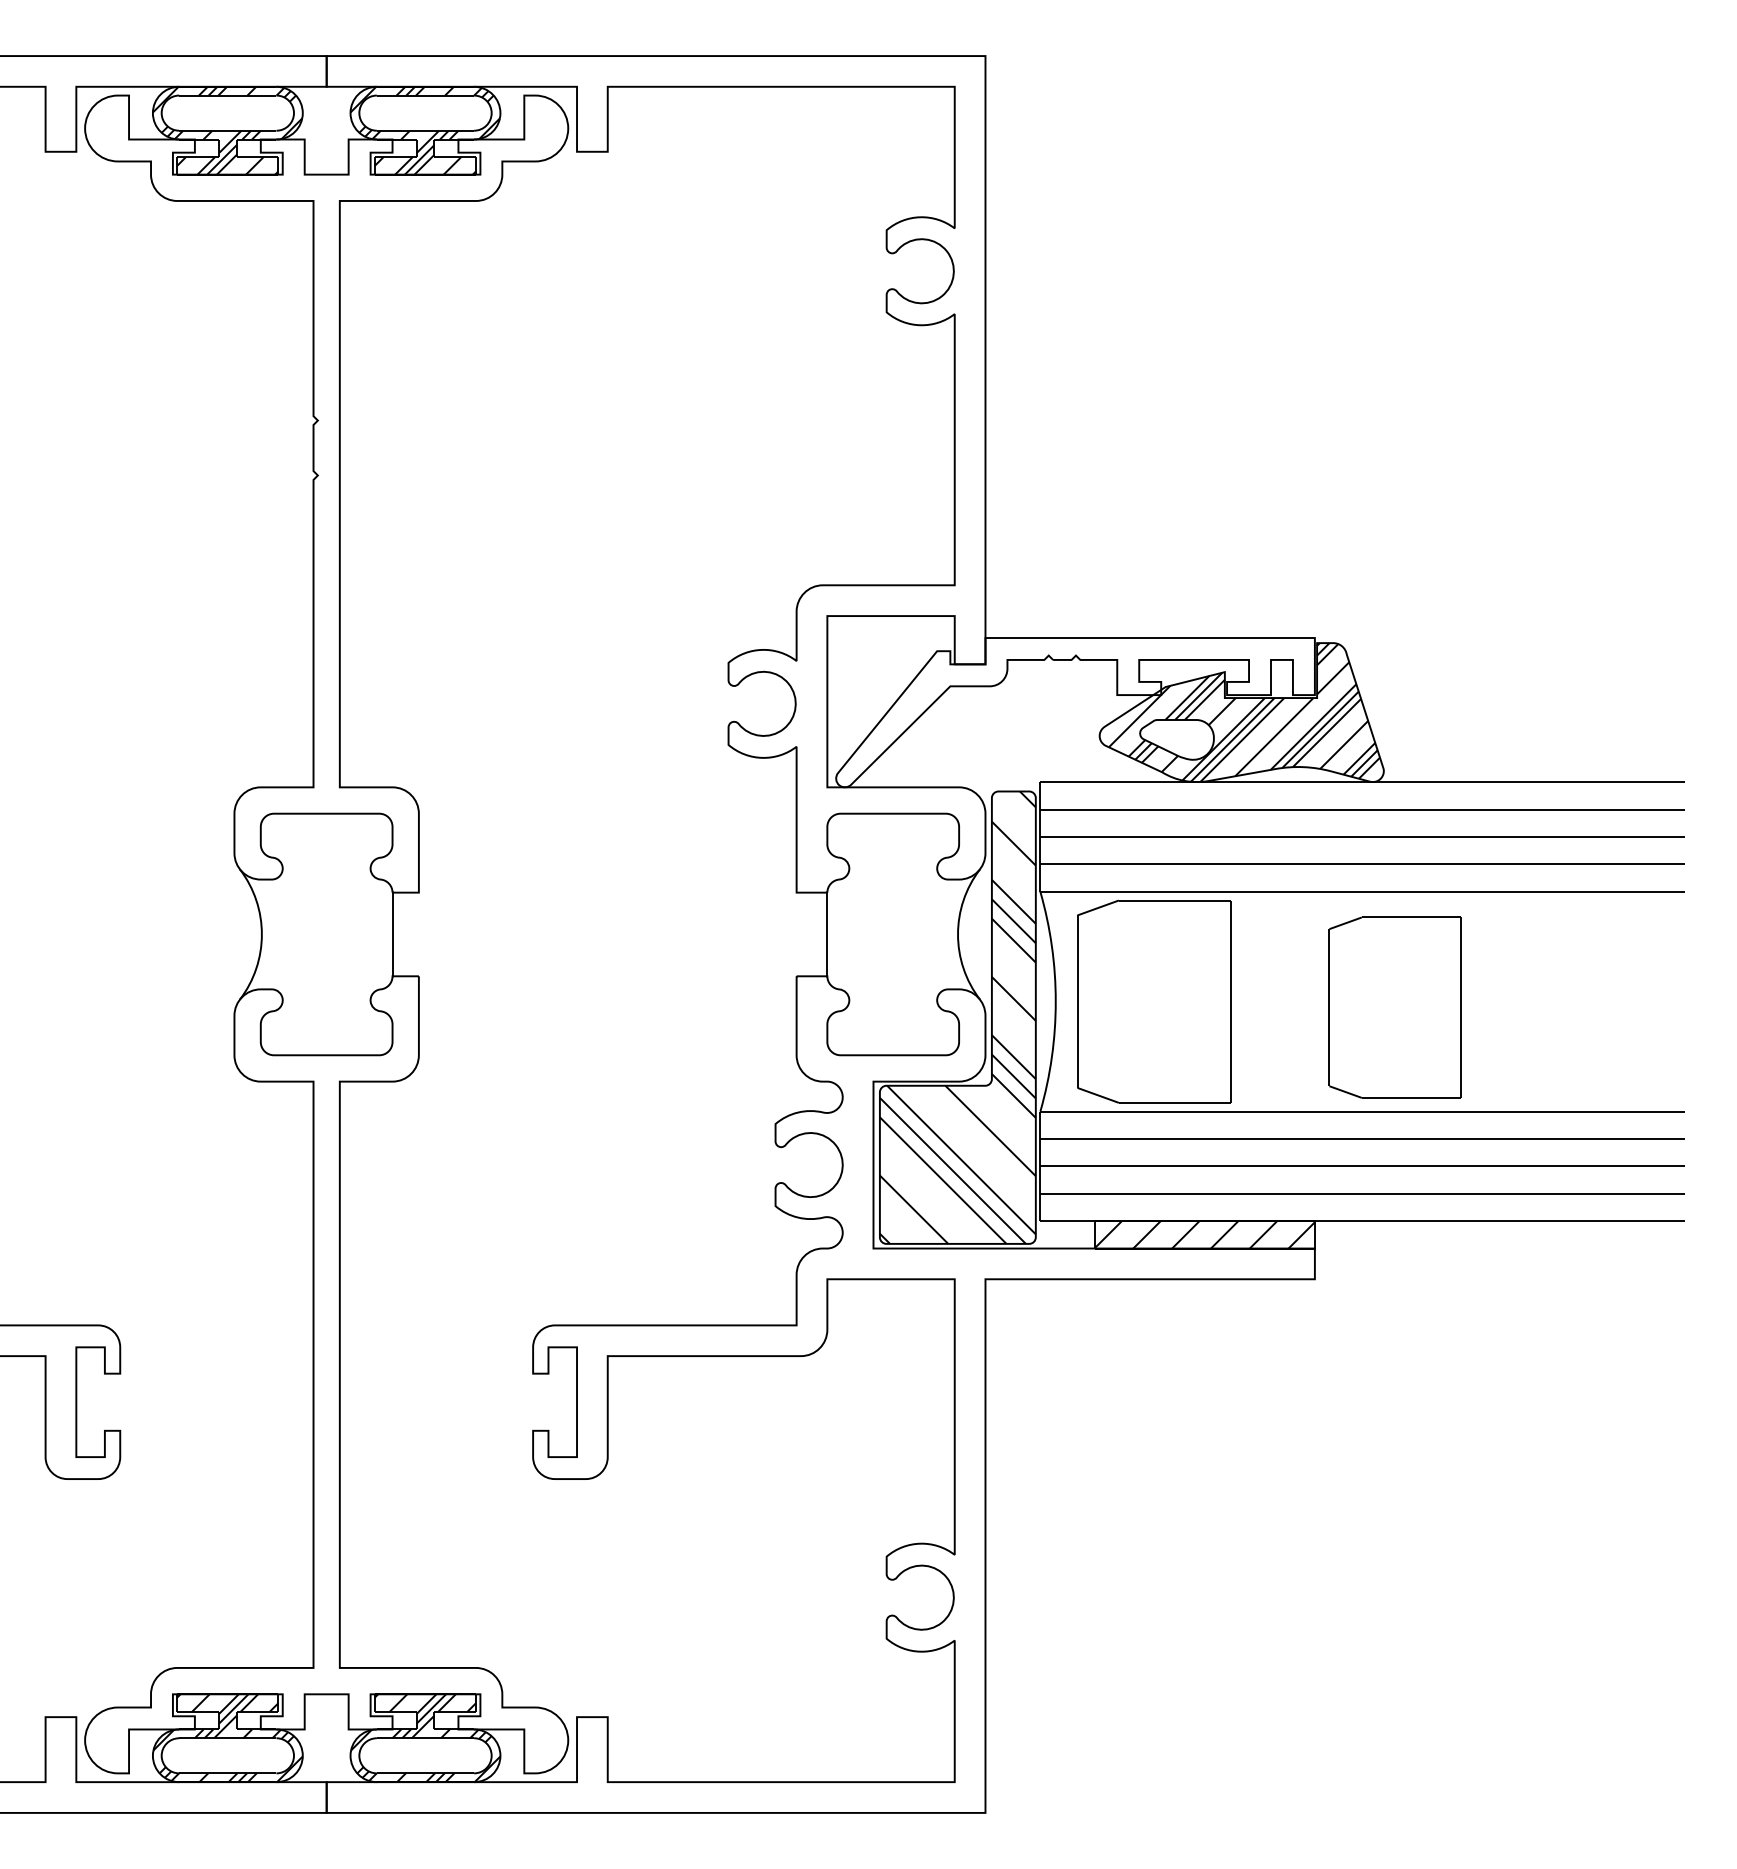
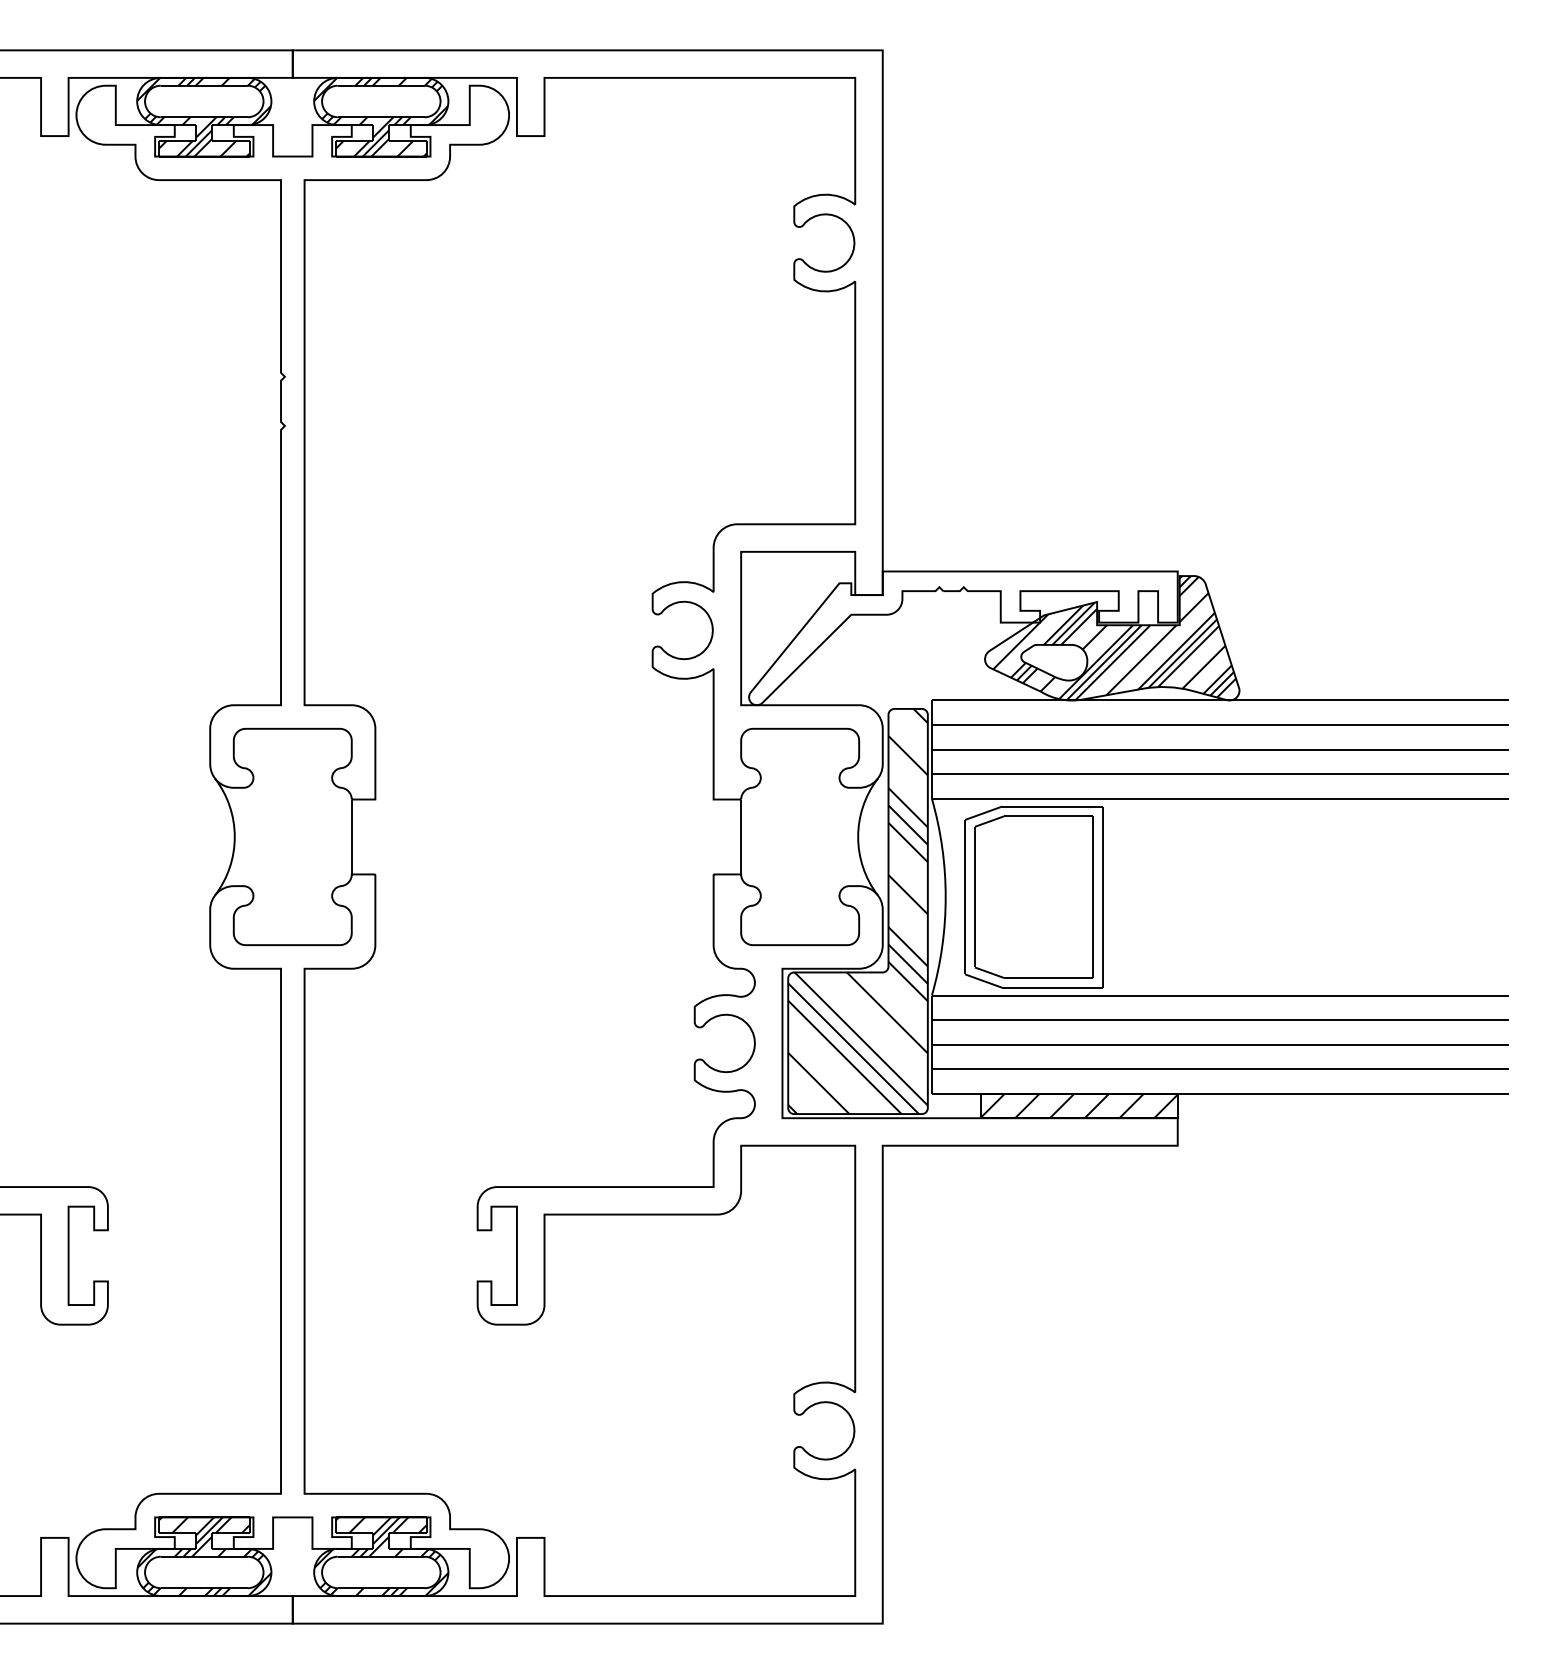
part: (1394, 1007) -> (1033, 896), moved

